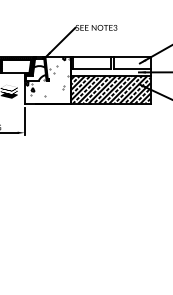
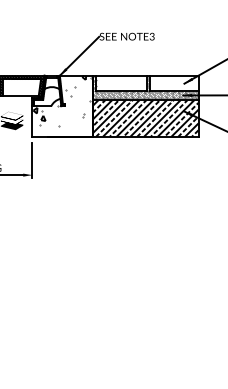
hatch: (110, 66) -> (145, 87), added

